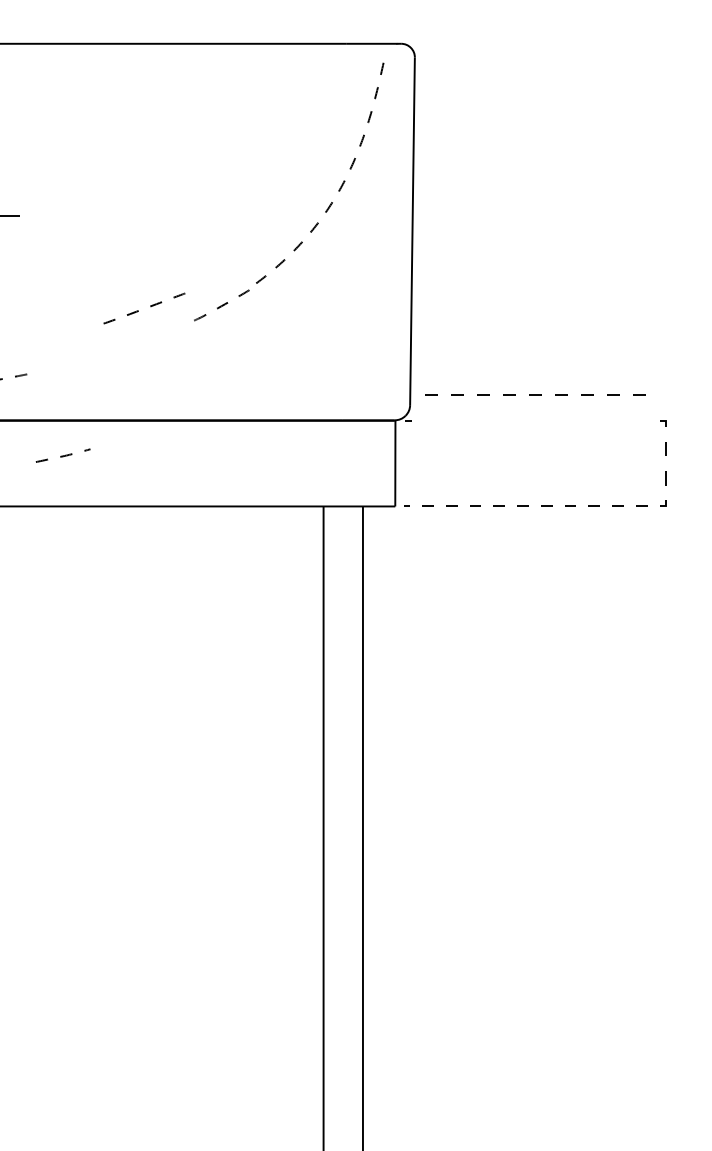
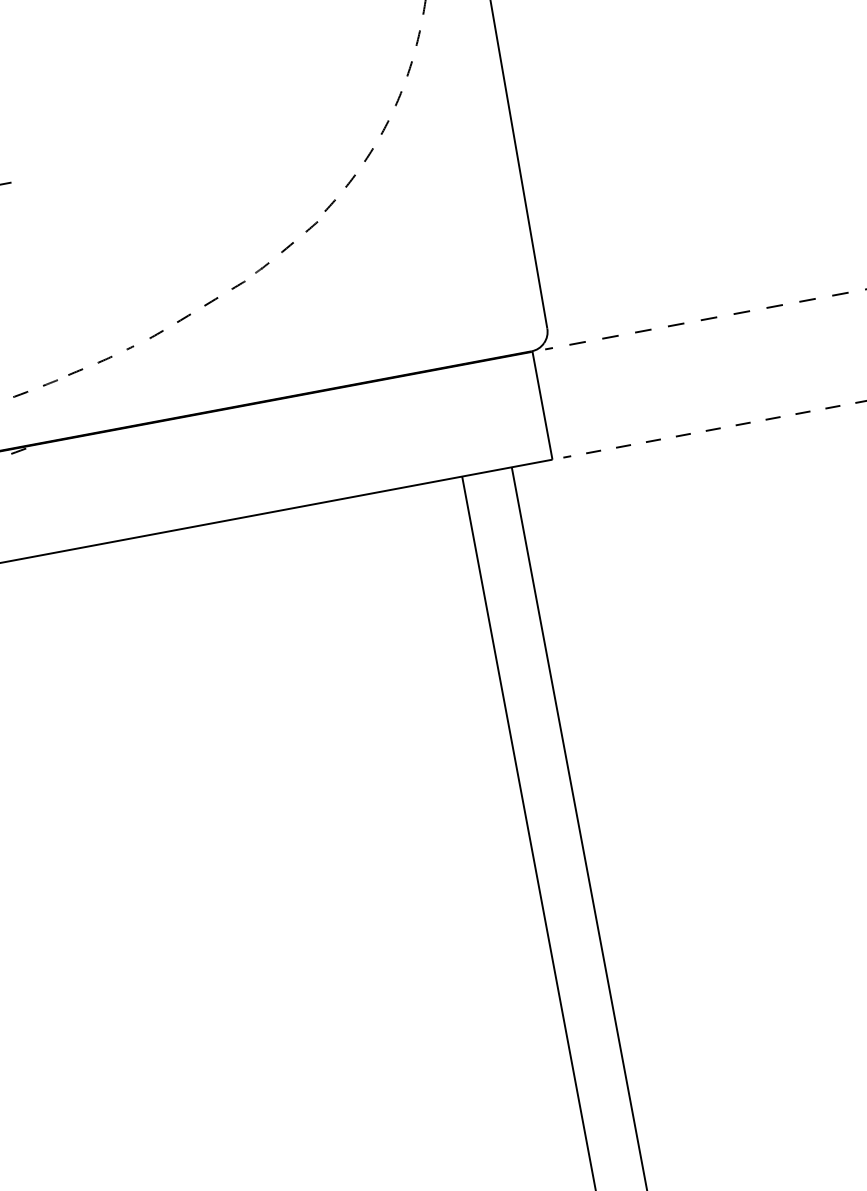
part: (150, 307) -> (204, 307), moved
part: (535, 394) -> (708, 318), moved
part: (62, 455) -> (100, 360), moved

